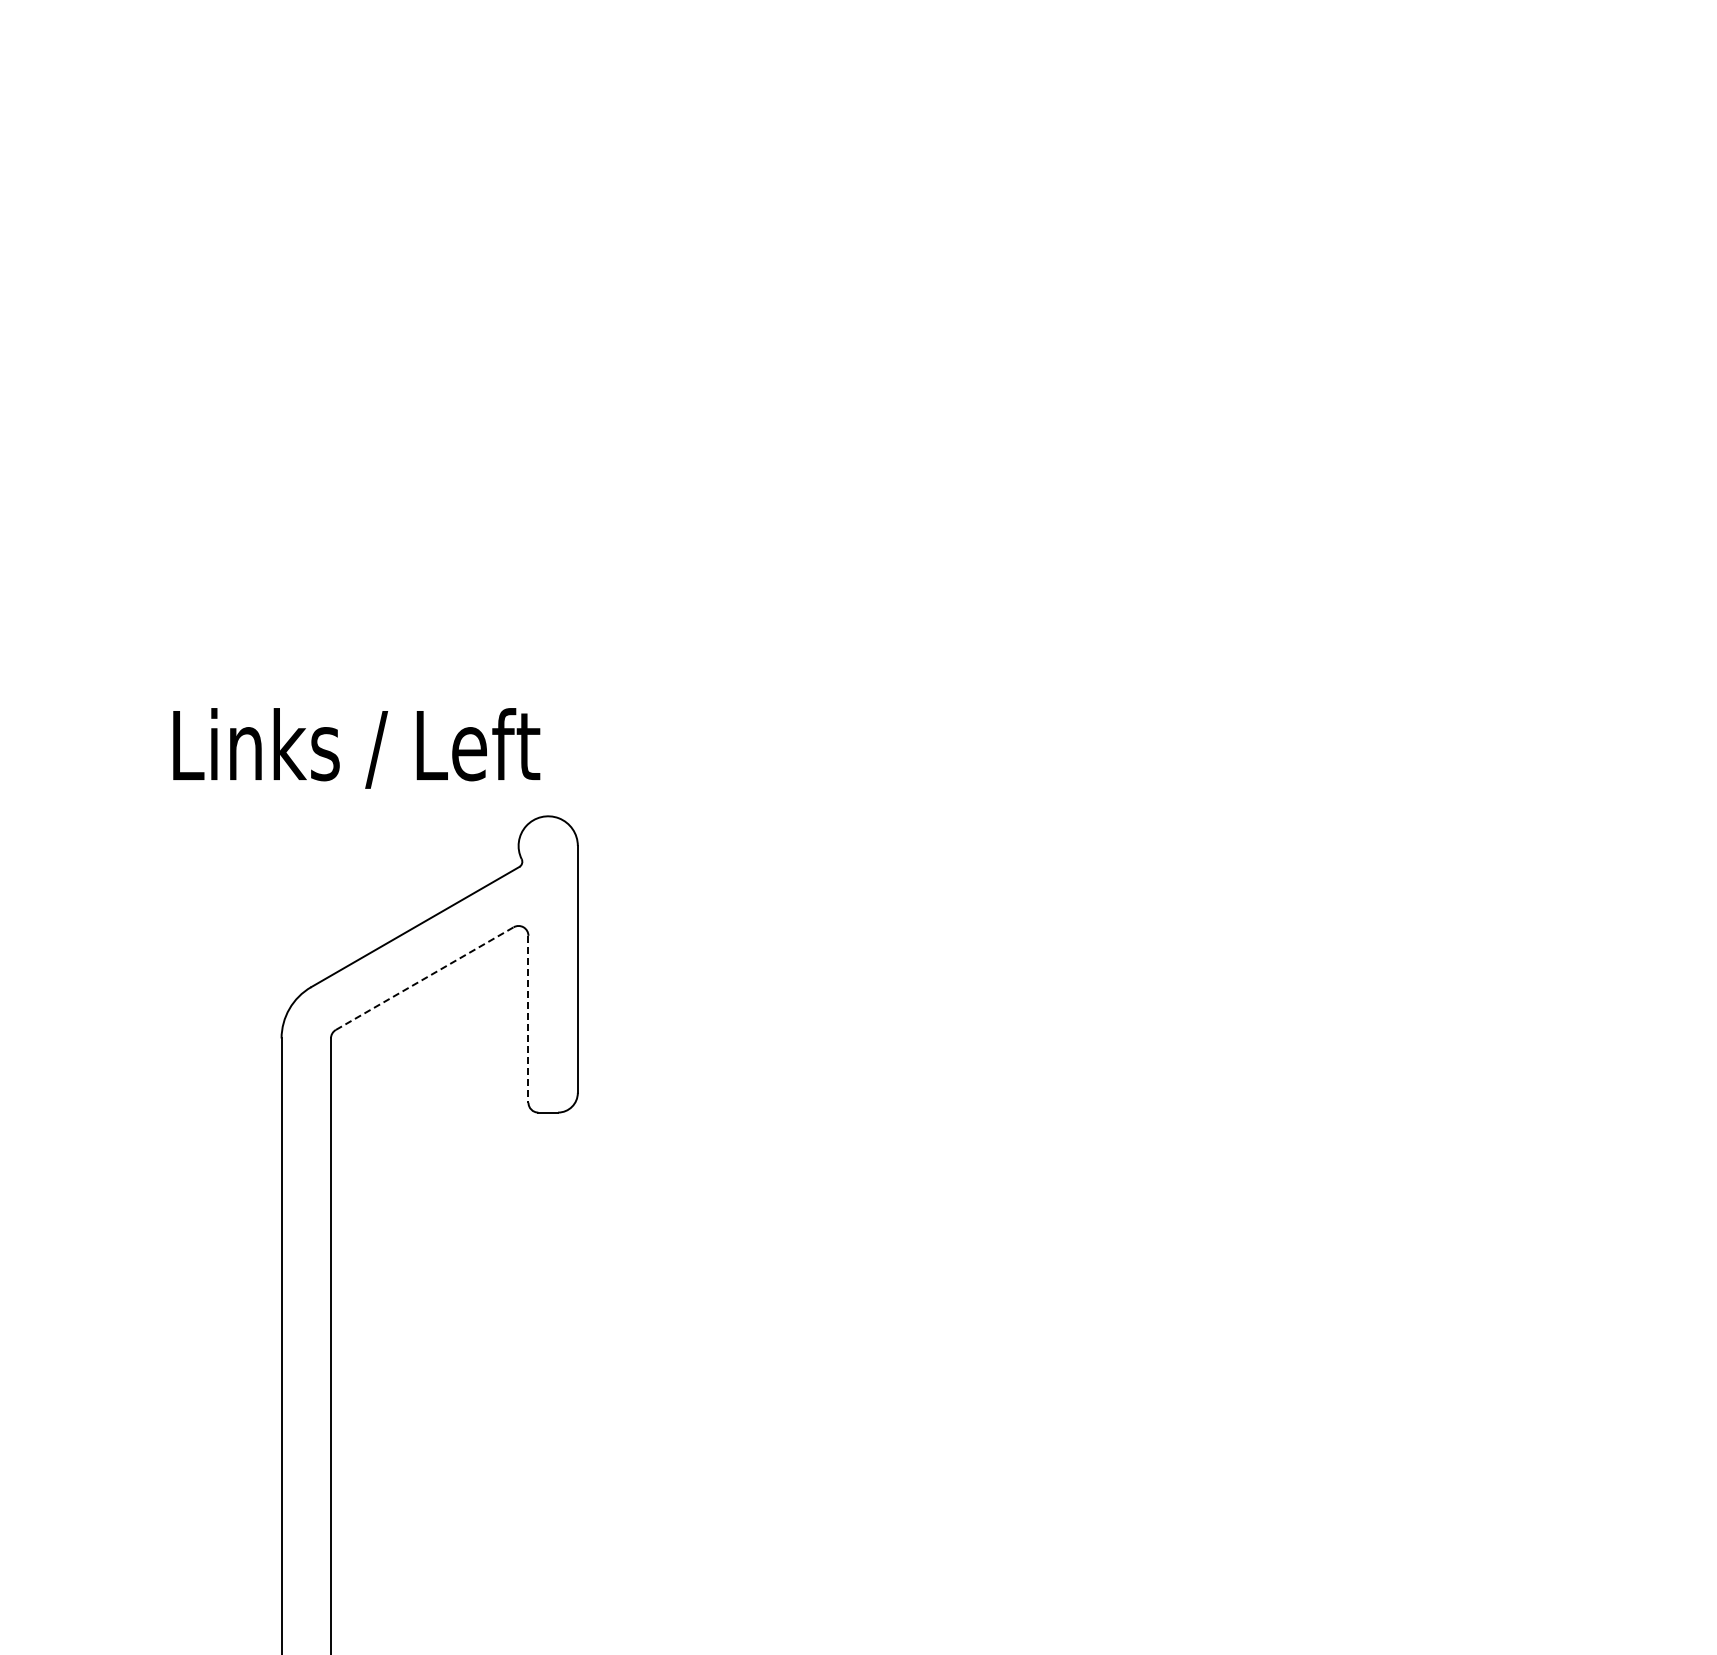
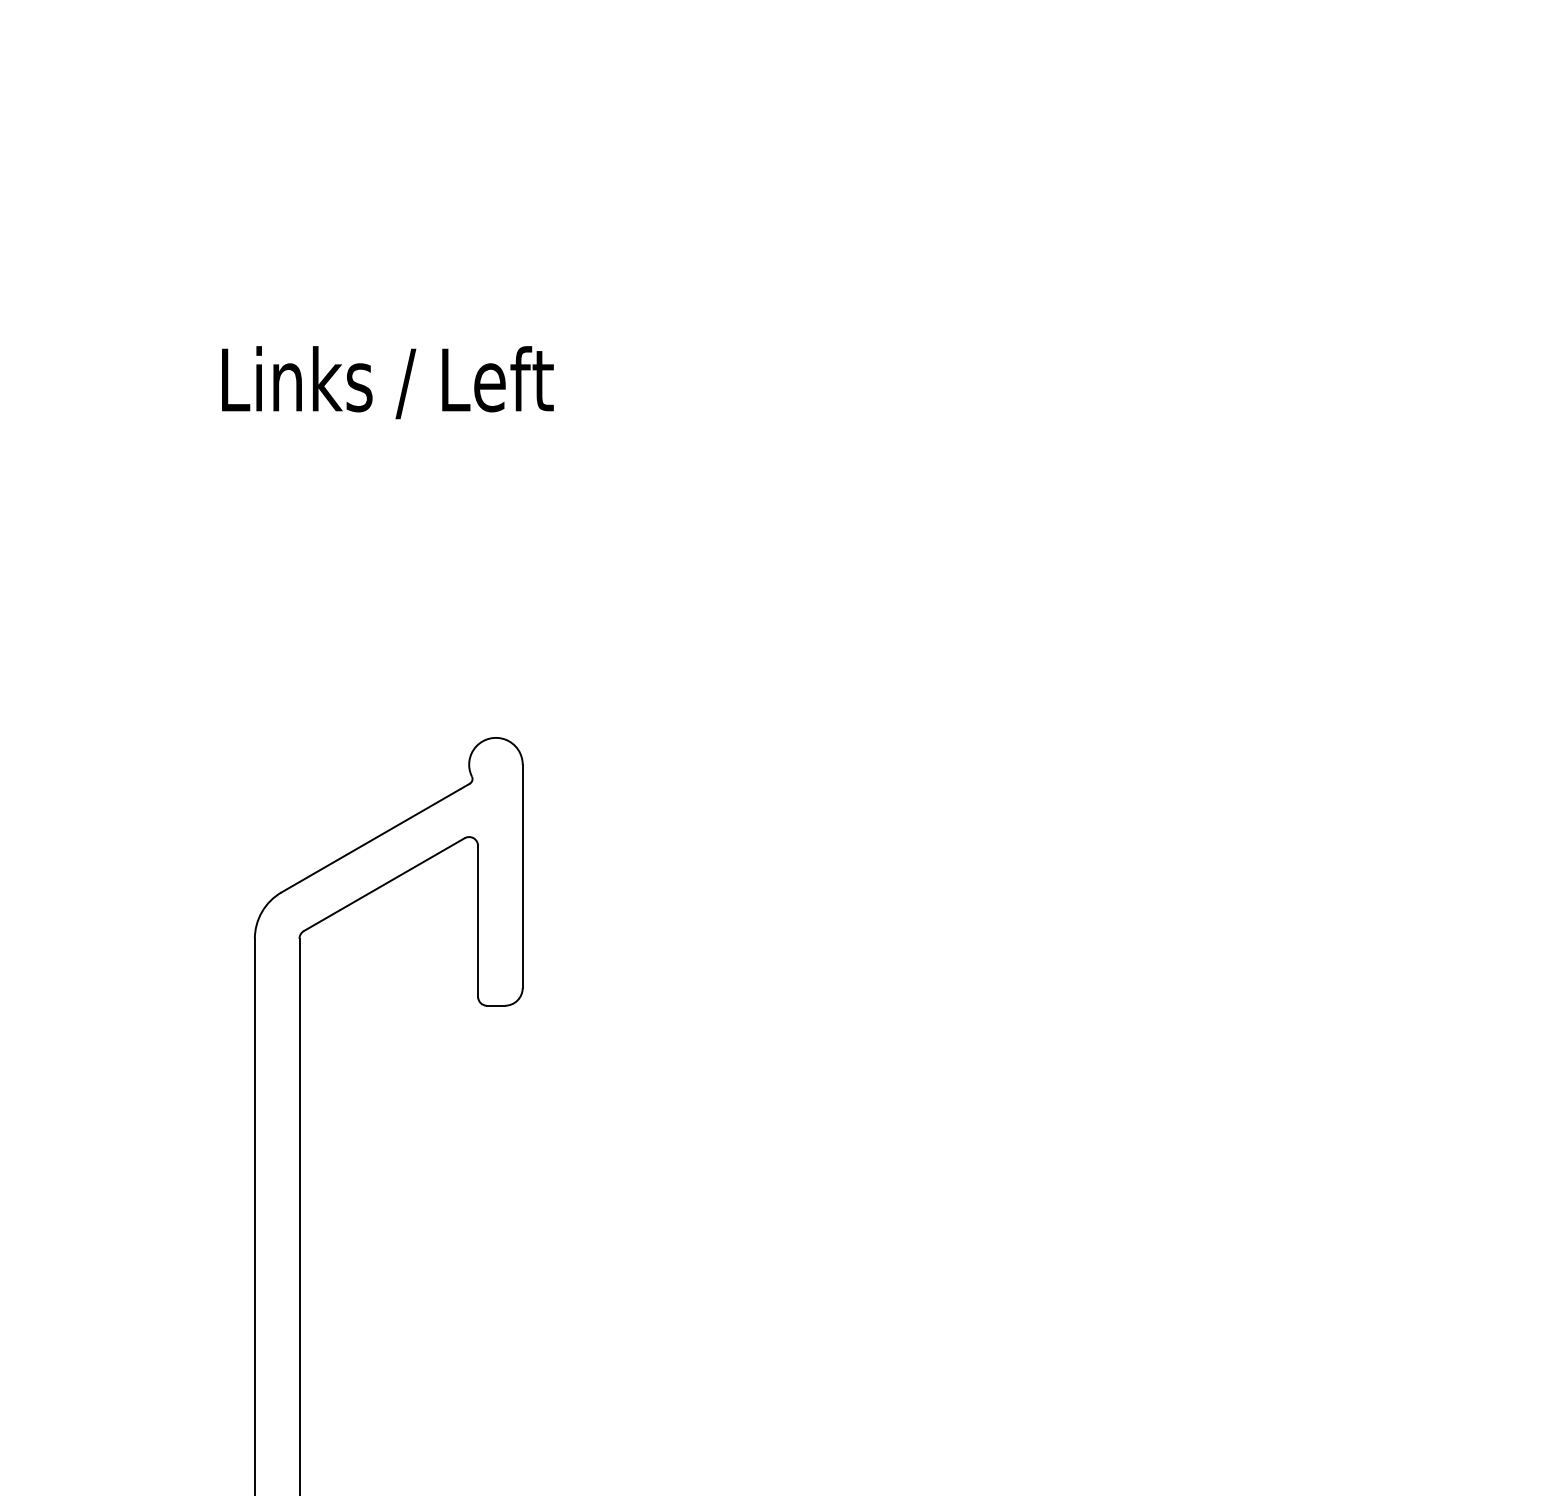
text: (356, 748) -> (387, 382), moved
line: (424, 978) -> (384, 884), dashed -> solid
line: (528, 1019) -> (478, 921), dashed -> solid

